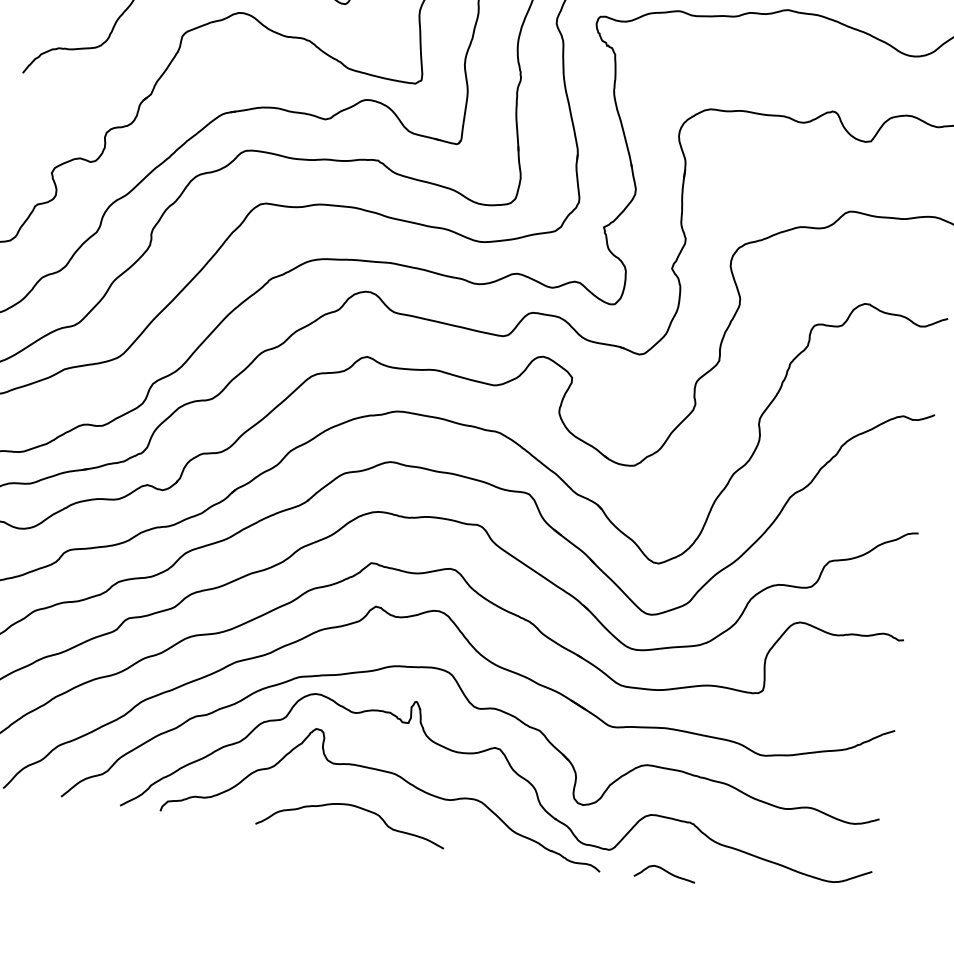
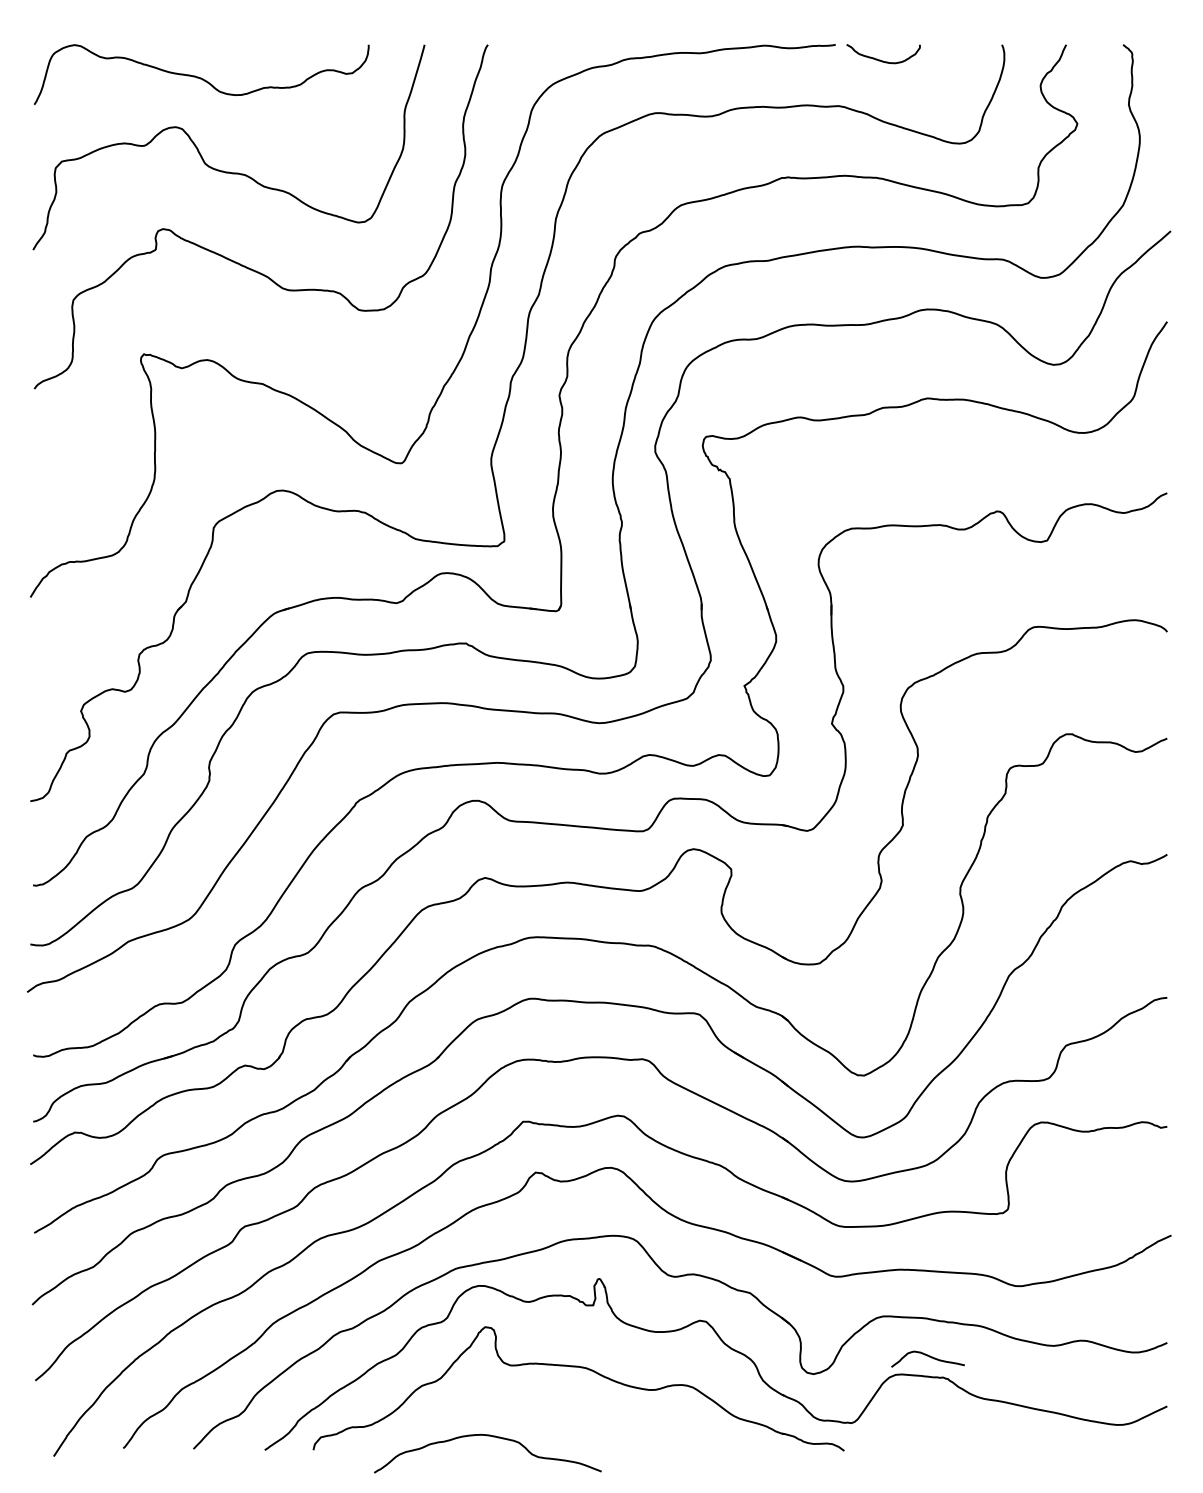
curve: (353, 806) -> (487, 1436), moved
curve: (665, 871) -> (927, 1356), moved

